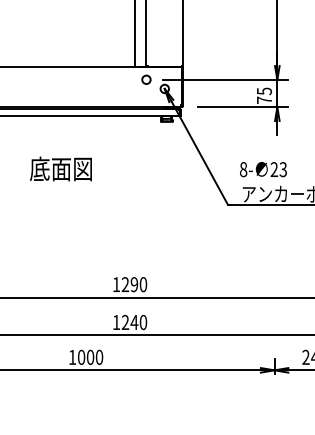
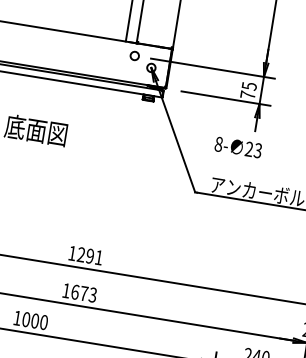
text: (263, 169) -> (238, 147), moved
text: (143, 284) -> (99, 257), 1290 -> 1291
text: (134, 322) -> (84, 293), 1240 -> 1673

